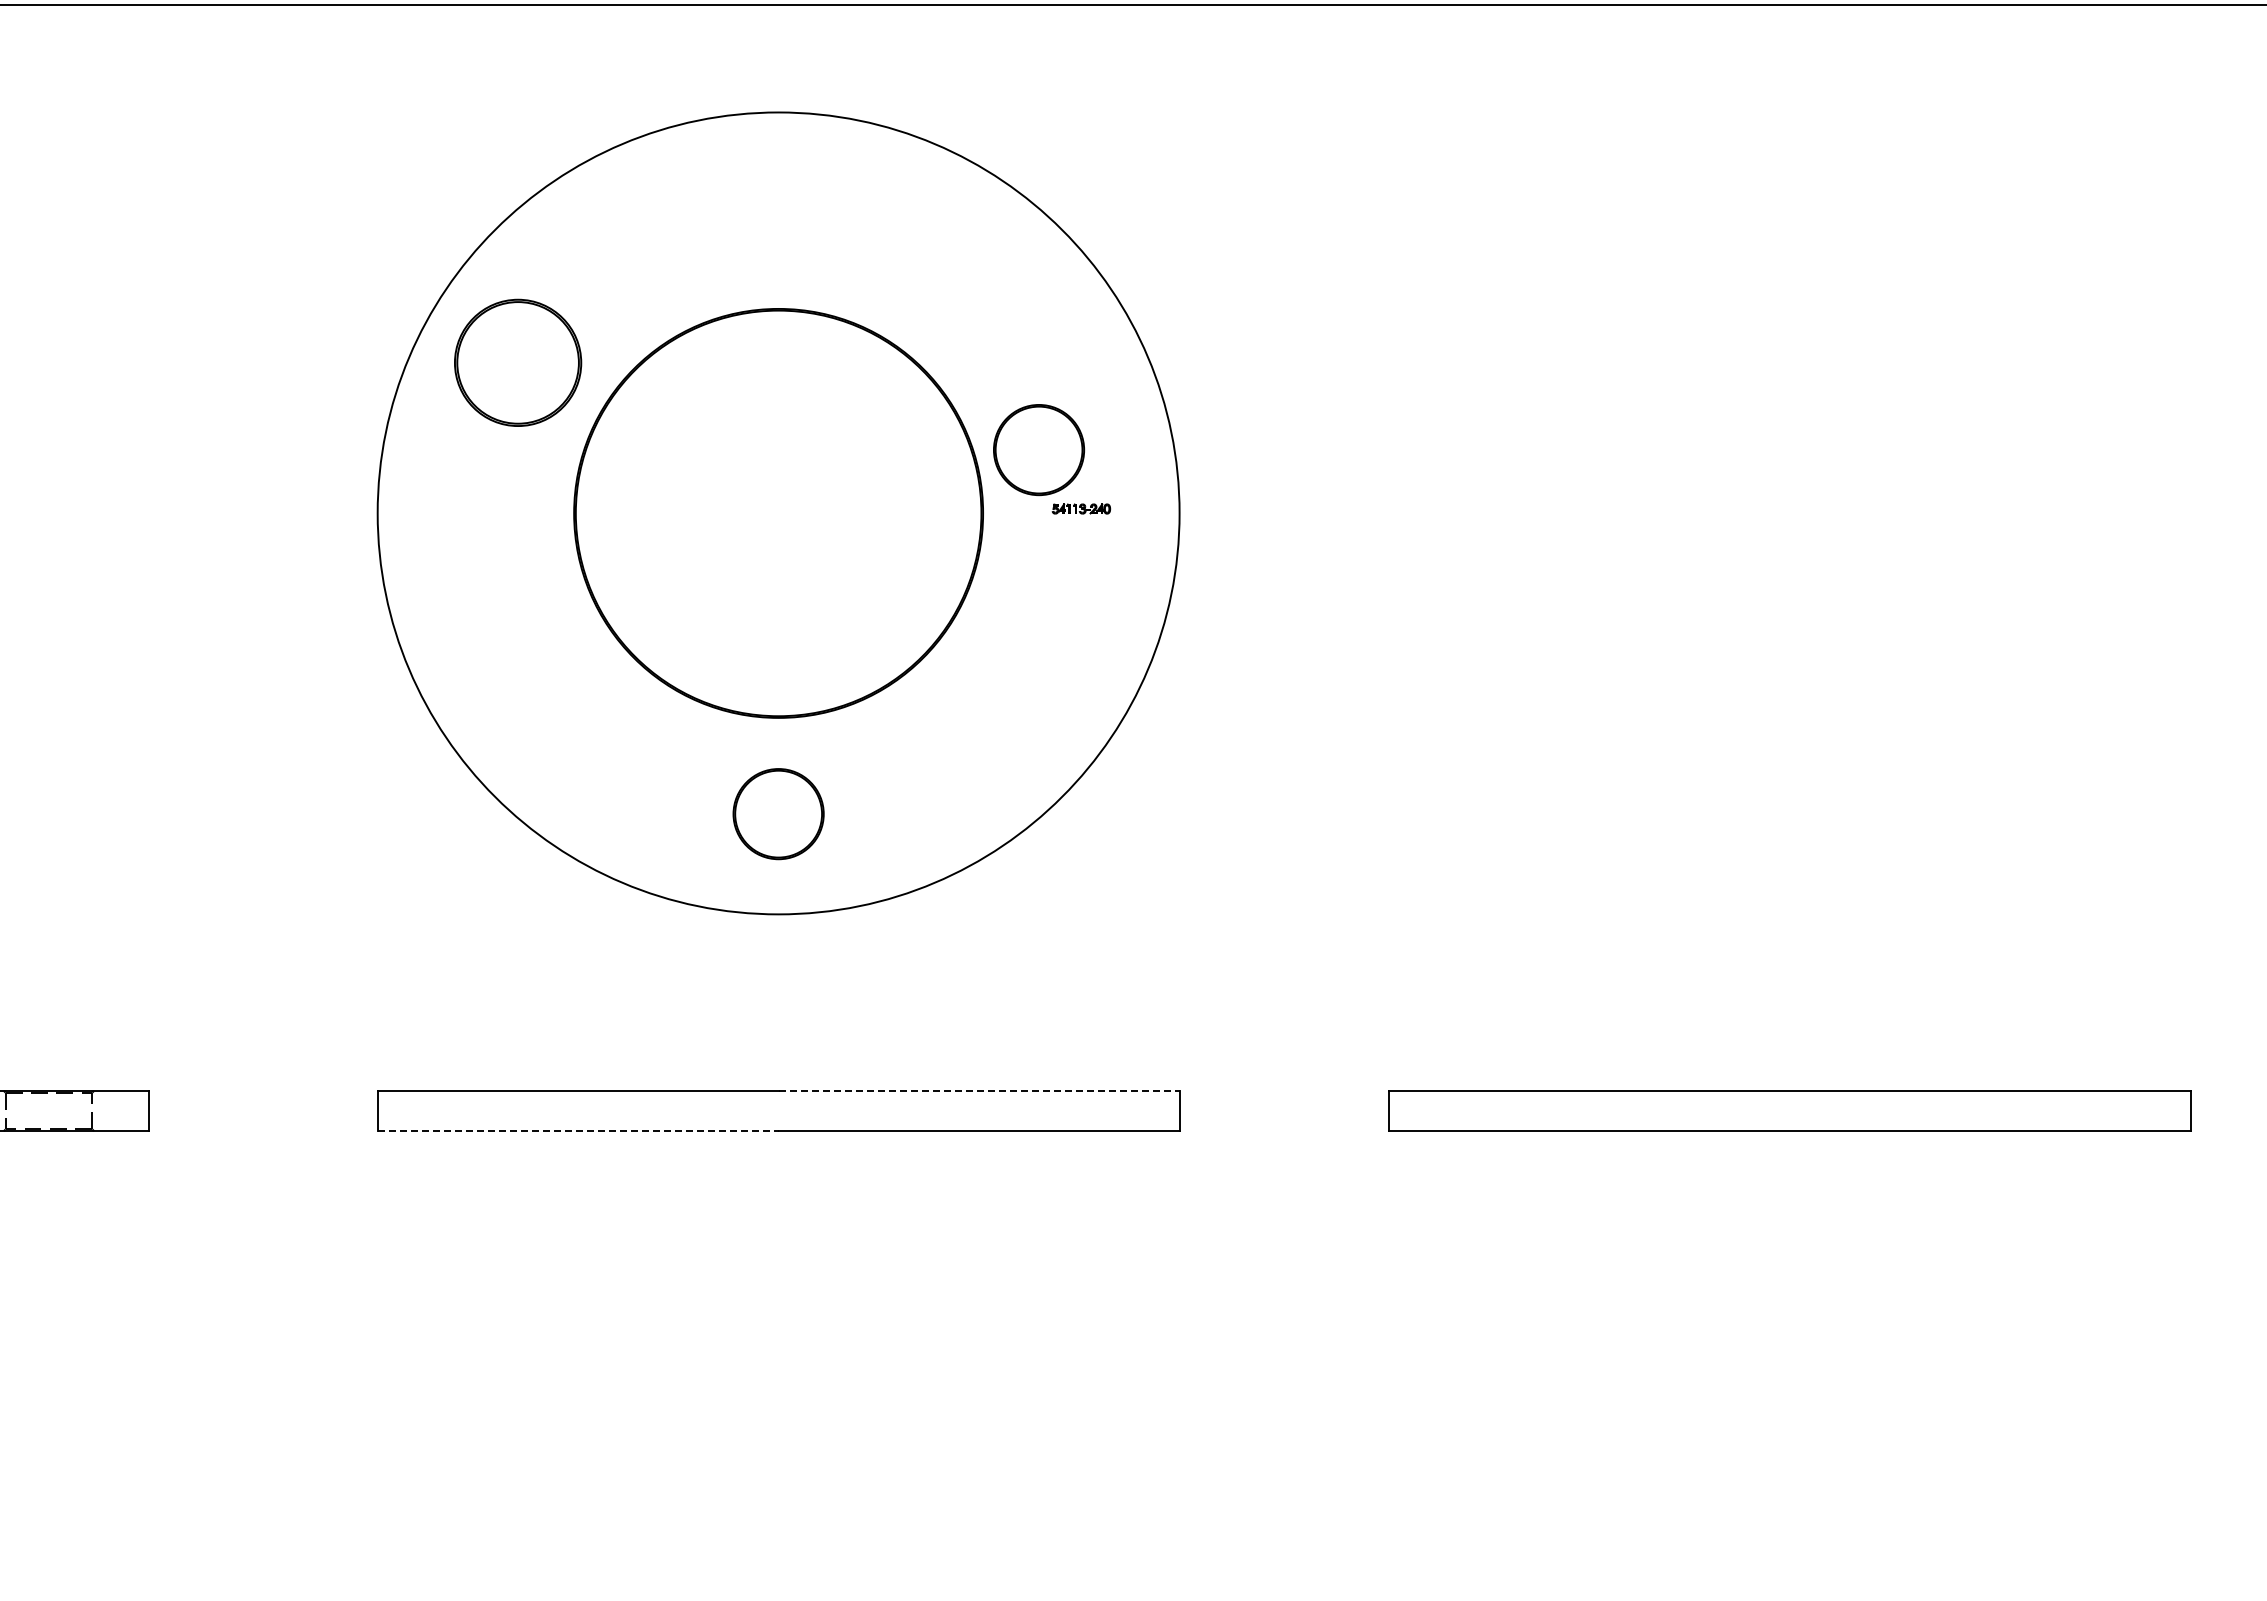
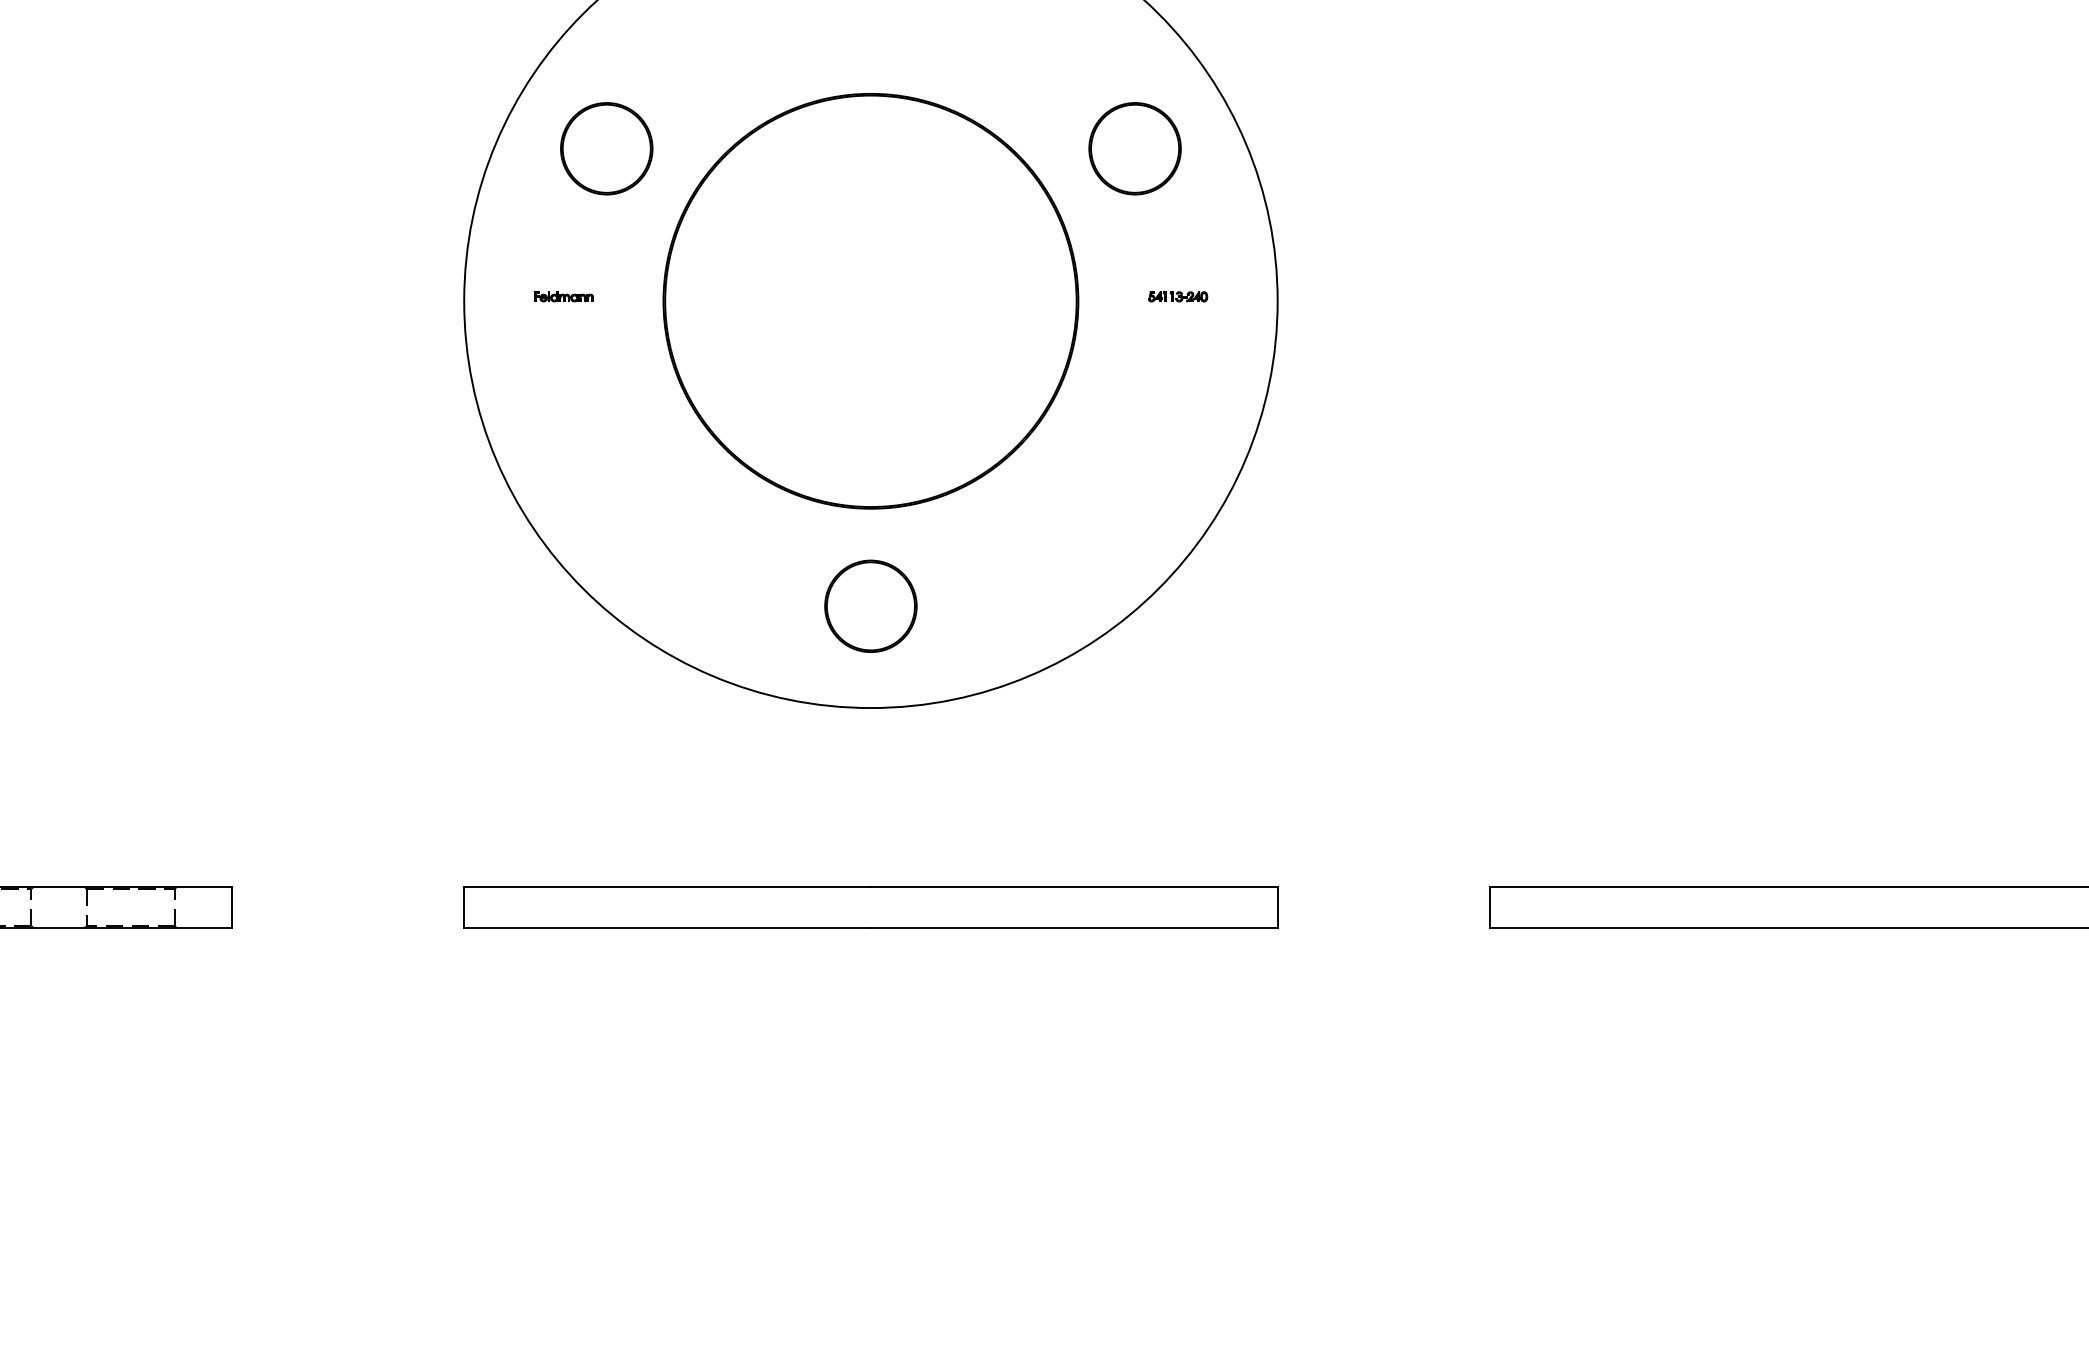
part: (518, 363) -> (607, 149), size x0.71
part: (1039, 450) -> (1135, 149), moved
part: (475, 508) -> (563, 296), added
line: (979, 1091) -> (1074, 887), dashed -> solid
line: (578, 1131) -> (667, 928), dashed -> solid

